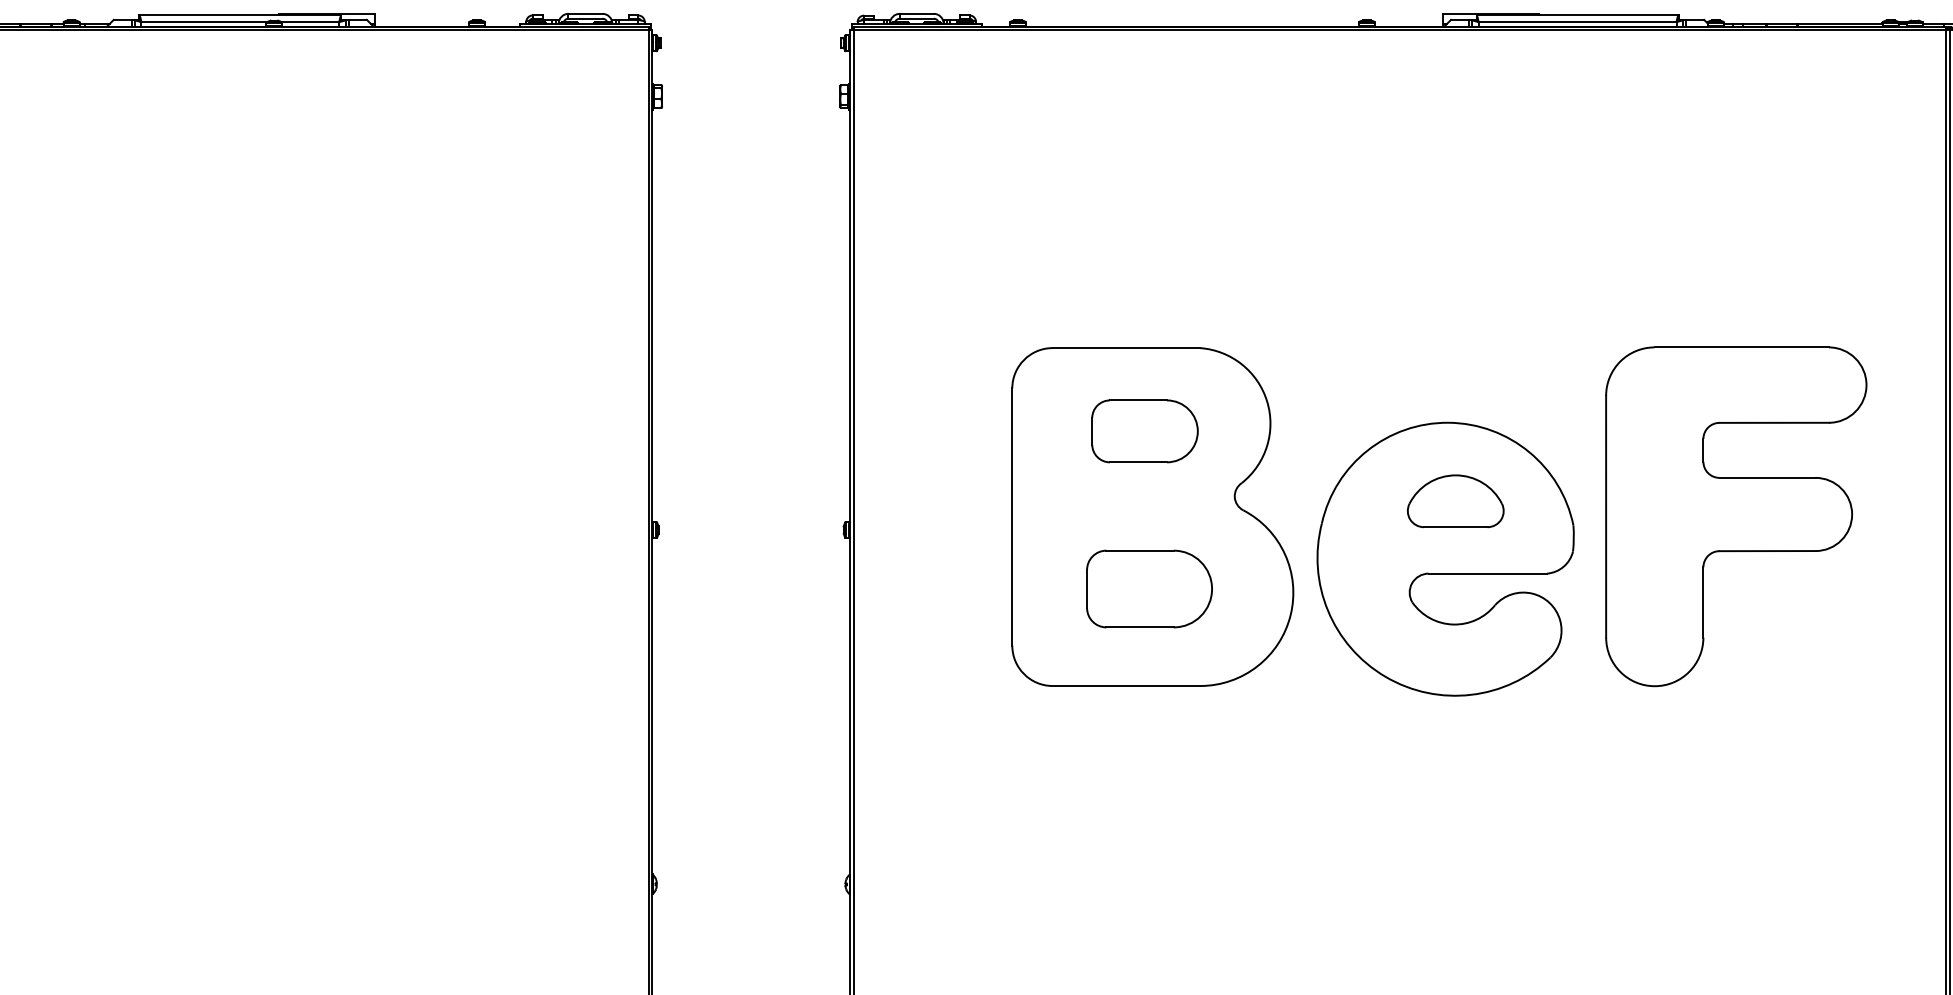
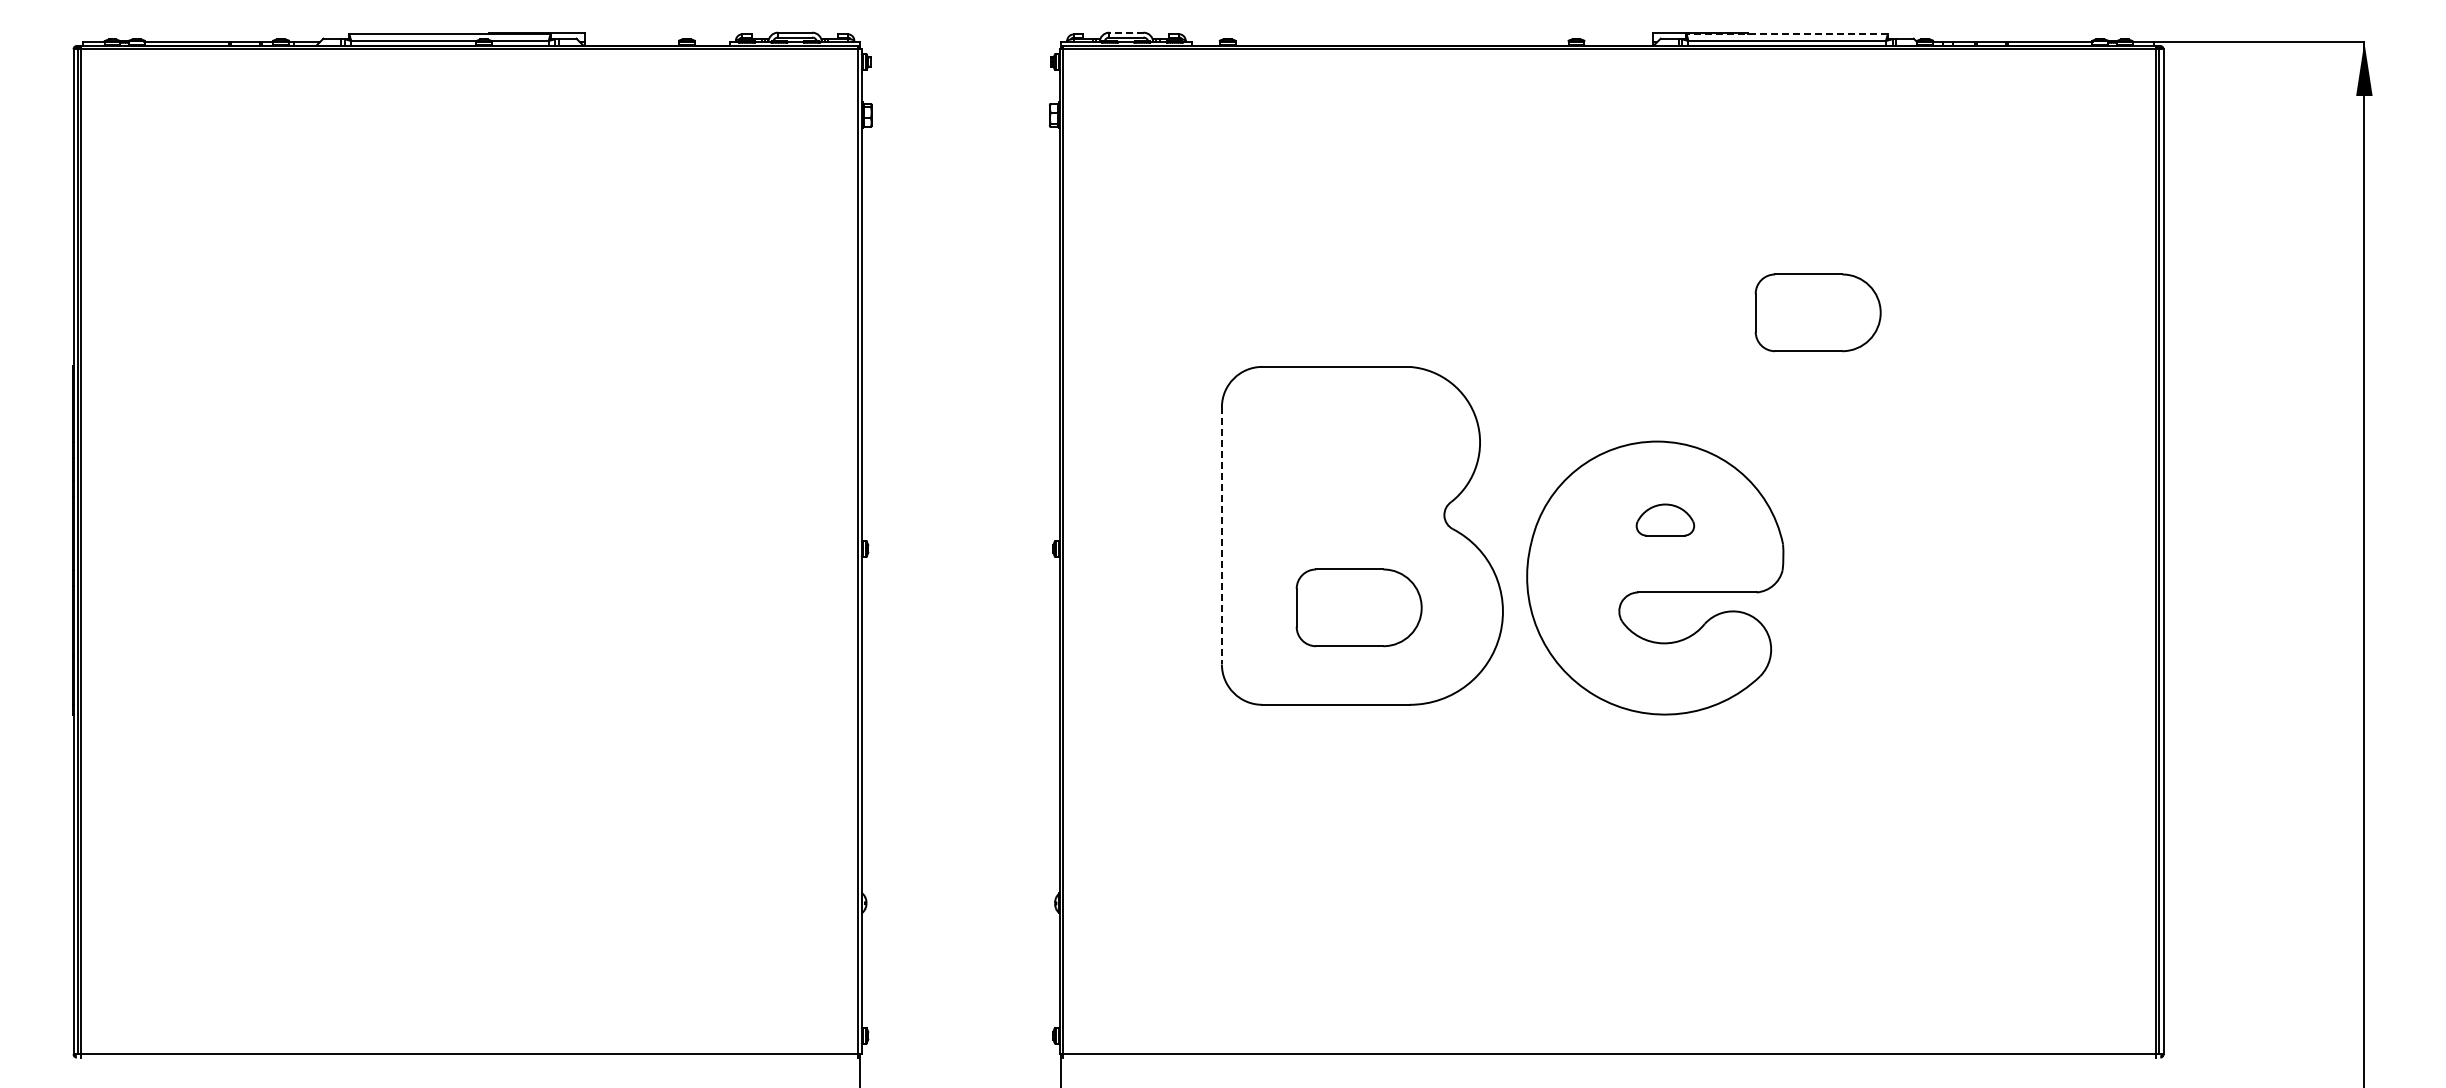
line: (915, 13) -> (1125, 32), solid -> dashed
line: (1576, 15) -> (1786, 34), solid -> dashed
part: (1607, 293) -> (1817, 312), added
part: (1144, 430) -> (1354, 449), removed
part: (1455, 500) -> (1665, 519), size x0.6
line: (1011, 516) -> (1221, 535), solid -> dashed
part: (1735, 516) -> (1945, 535), removed

